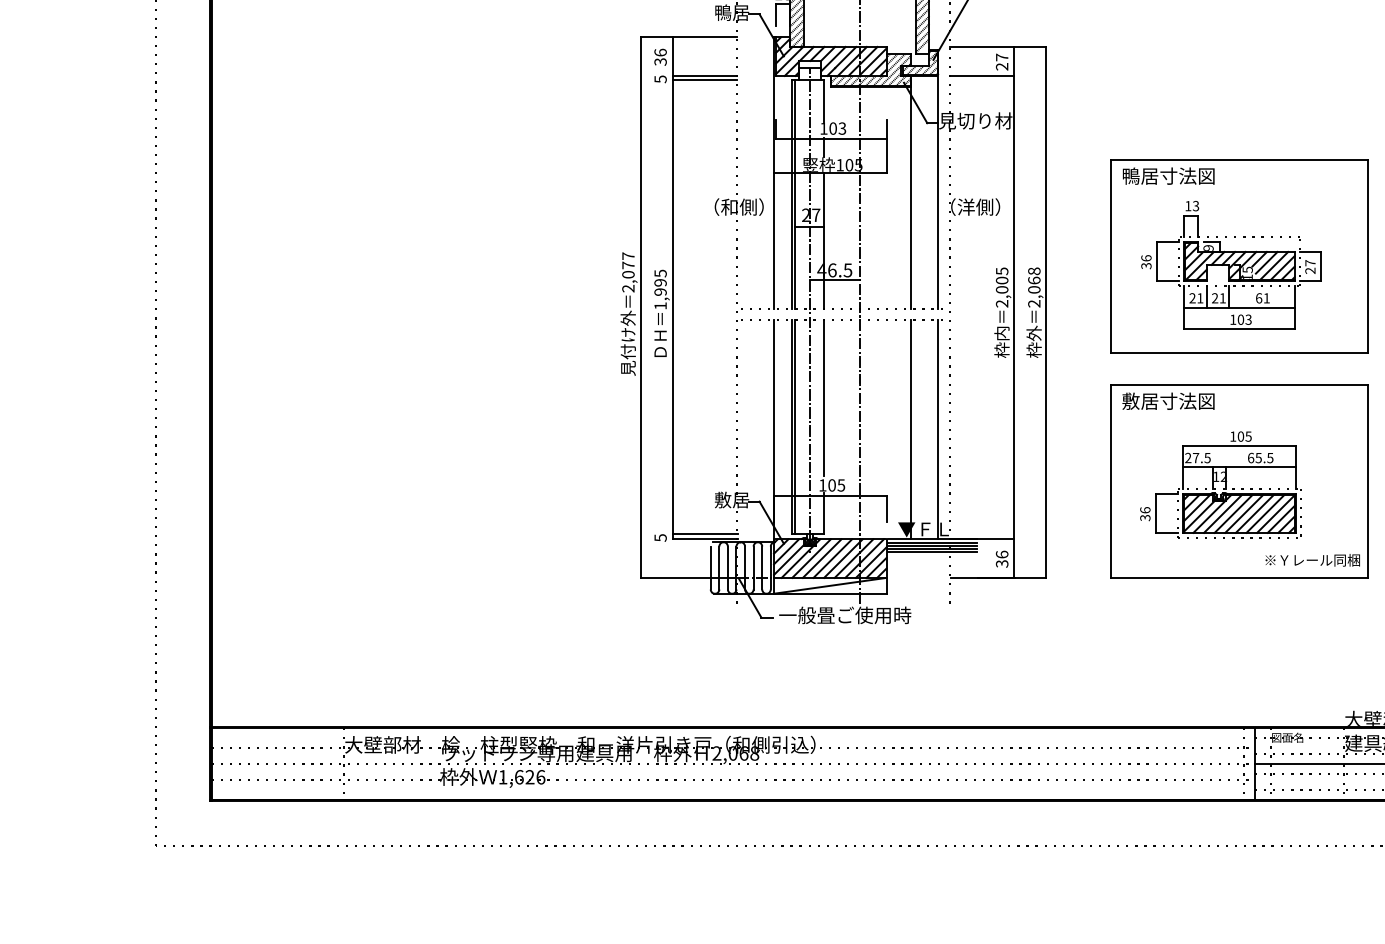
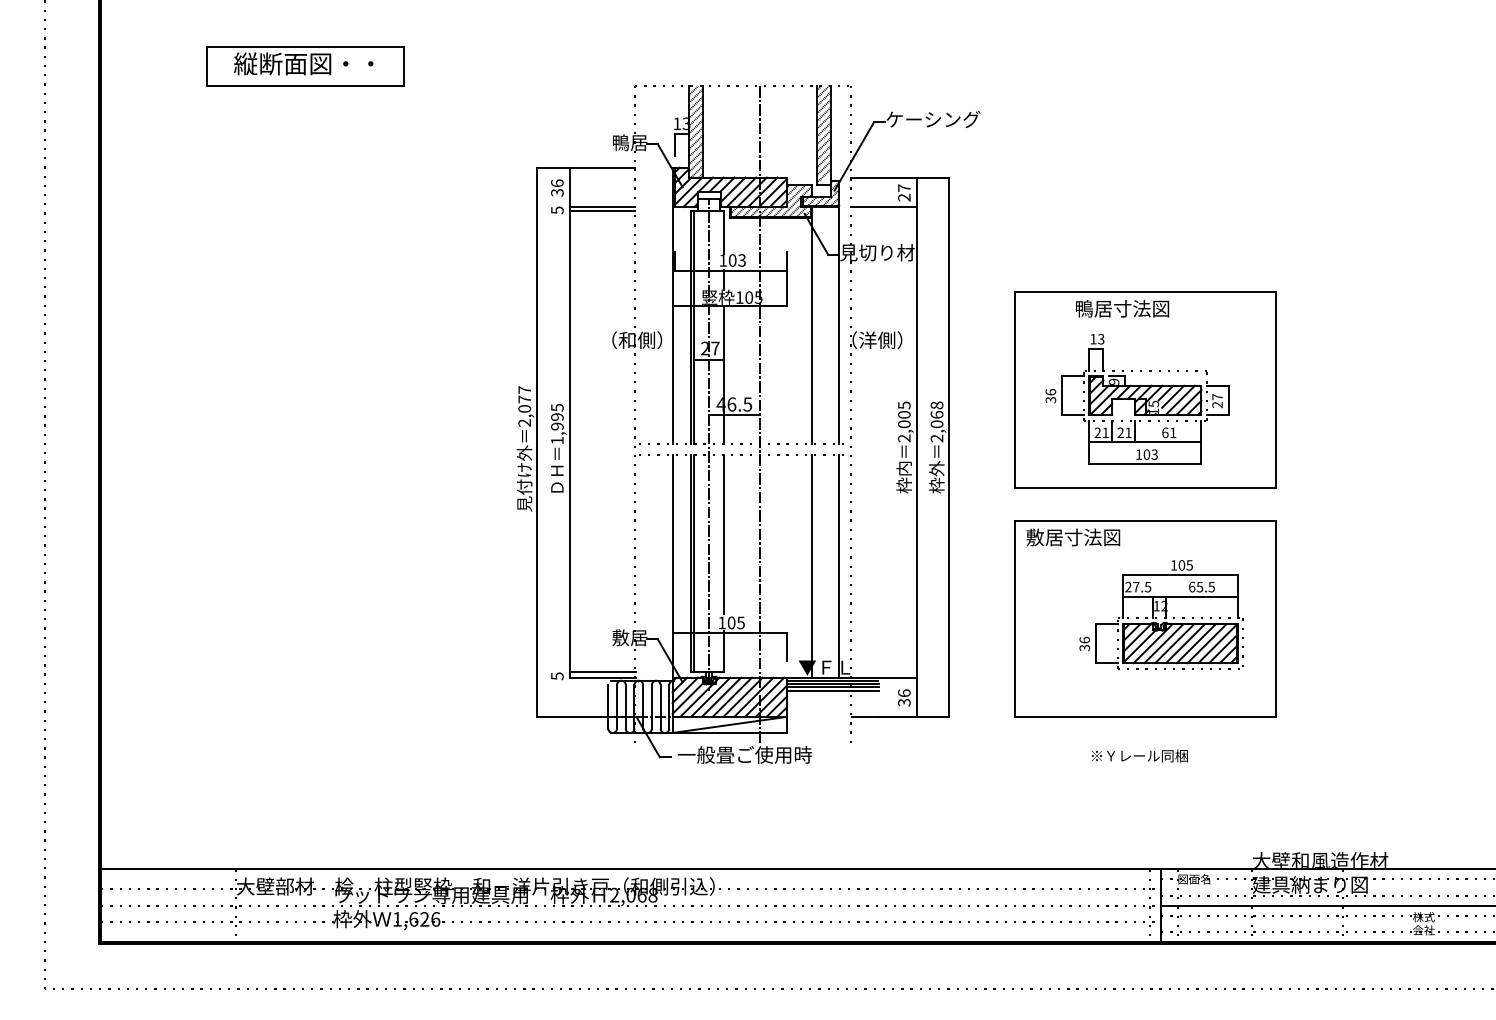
text: (1168, 175) -> (1122, 308), moved
part: (1220, 484) -> (1161, 614), moved
text: (1312, 559) -> (1139, 755), moved

